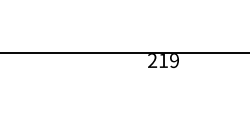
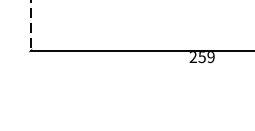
text: (162, 61) -> (201, 57), 219 -> 259

